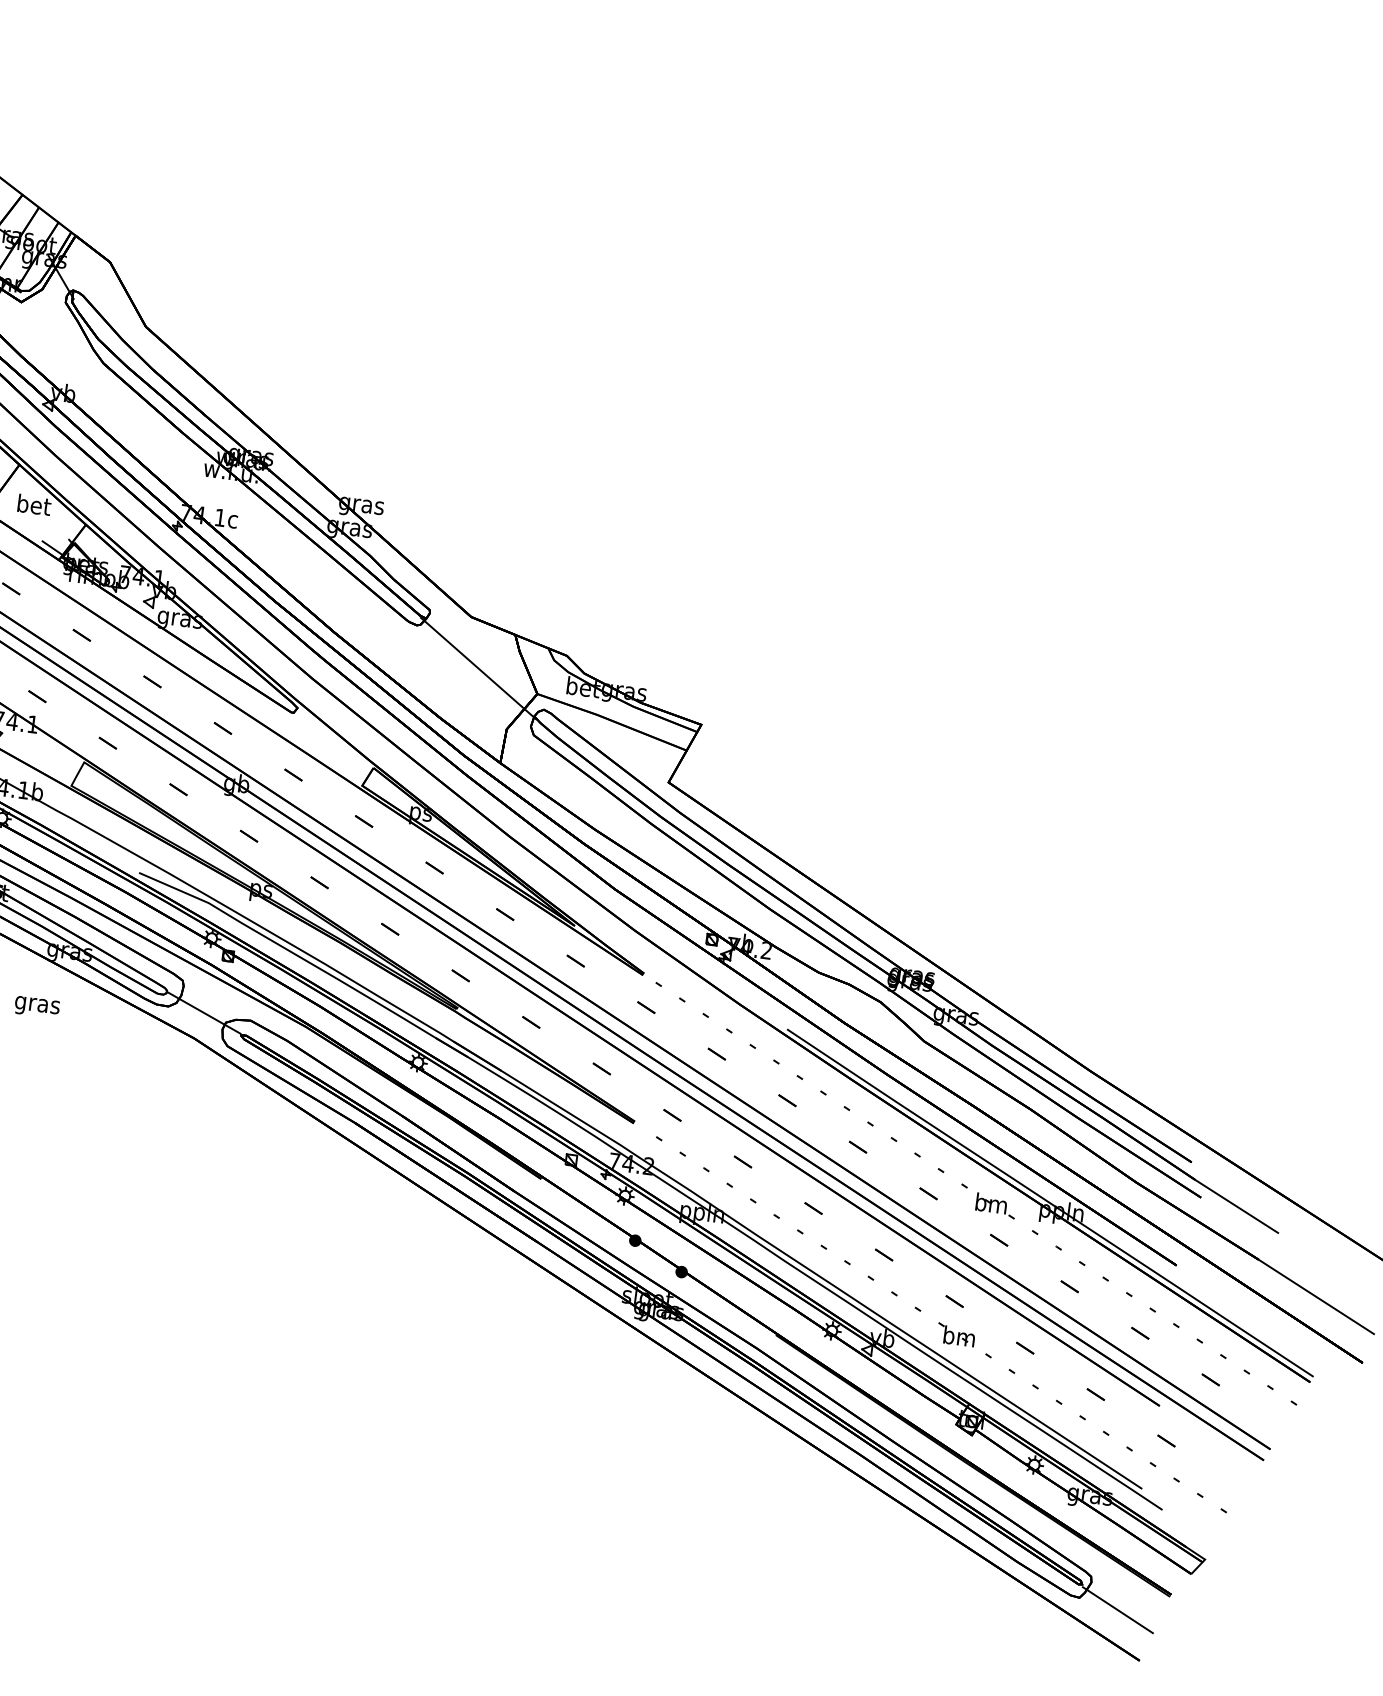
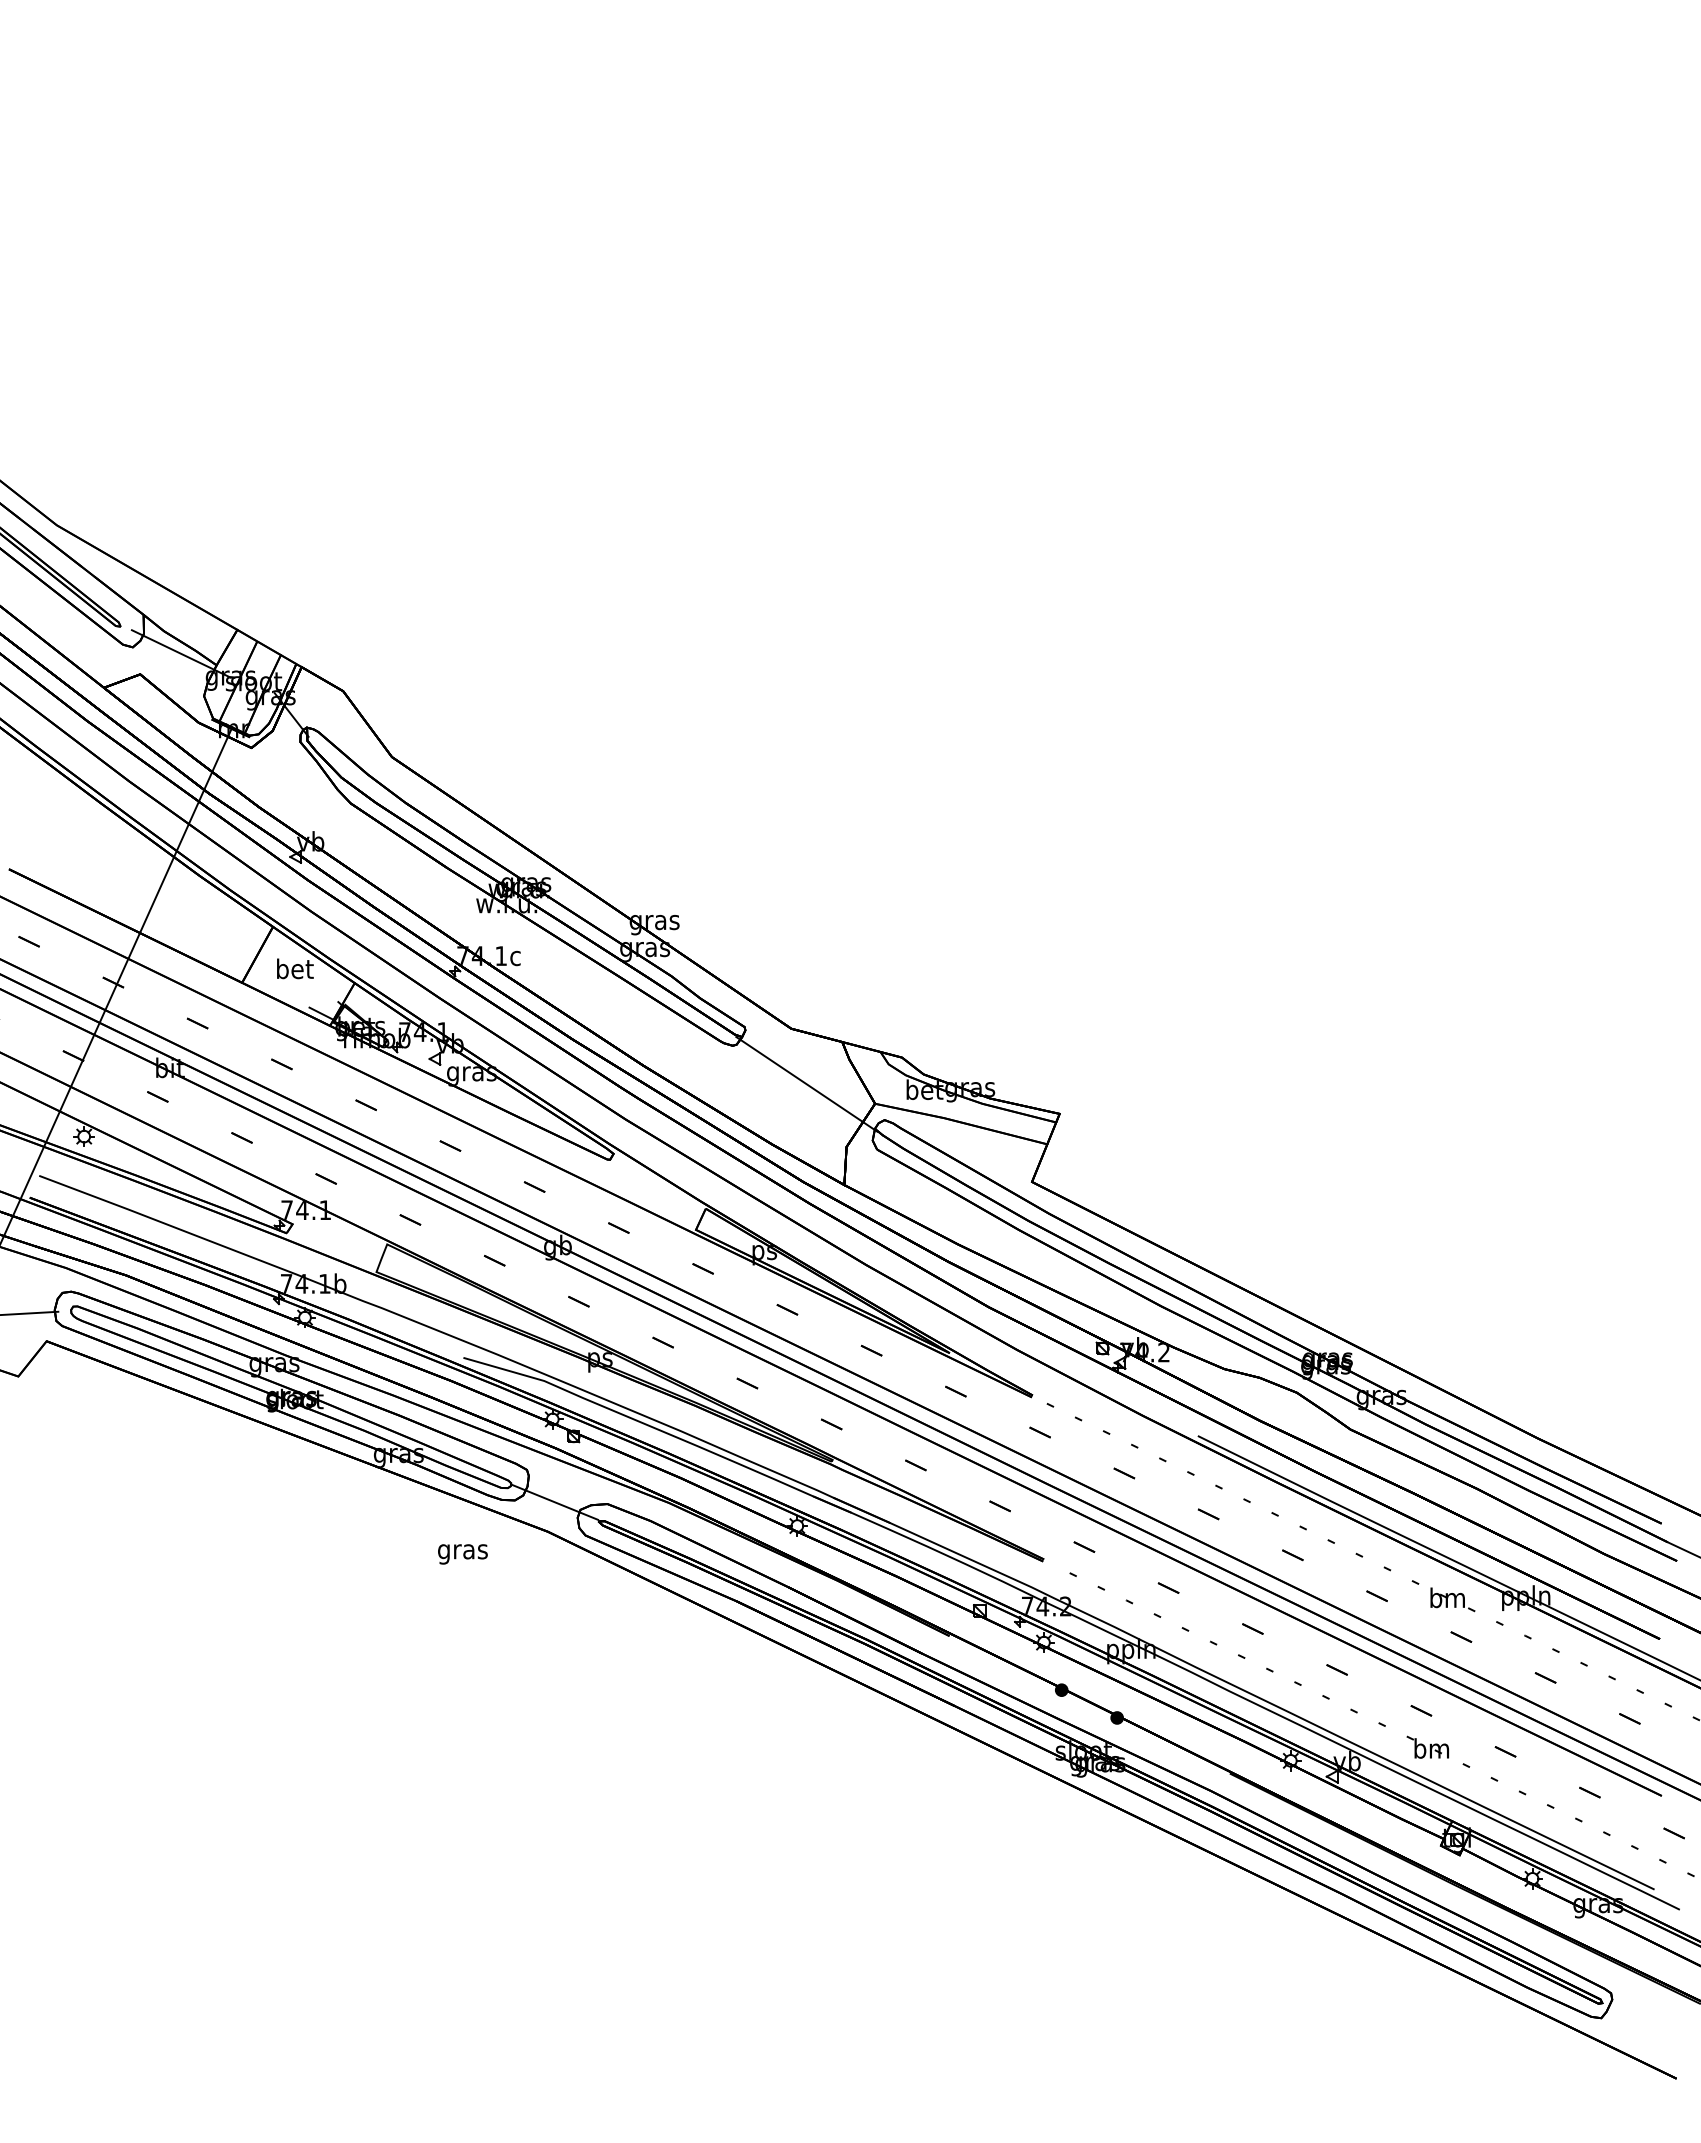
text: (36, 1007) -> (462, 1554), moved
line: (1118, 1610) -> (1645, 2026), removed

